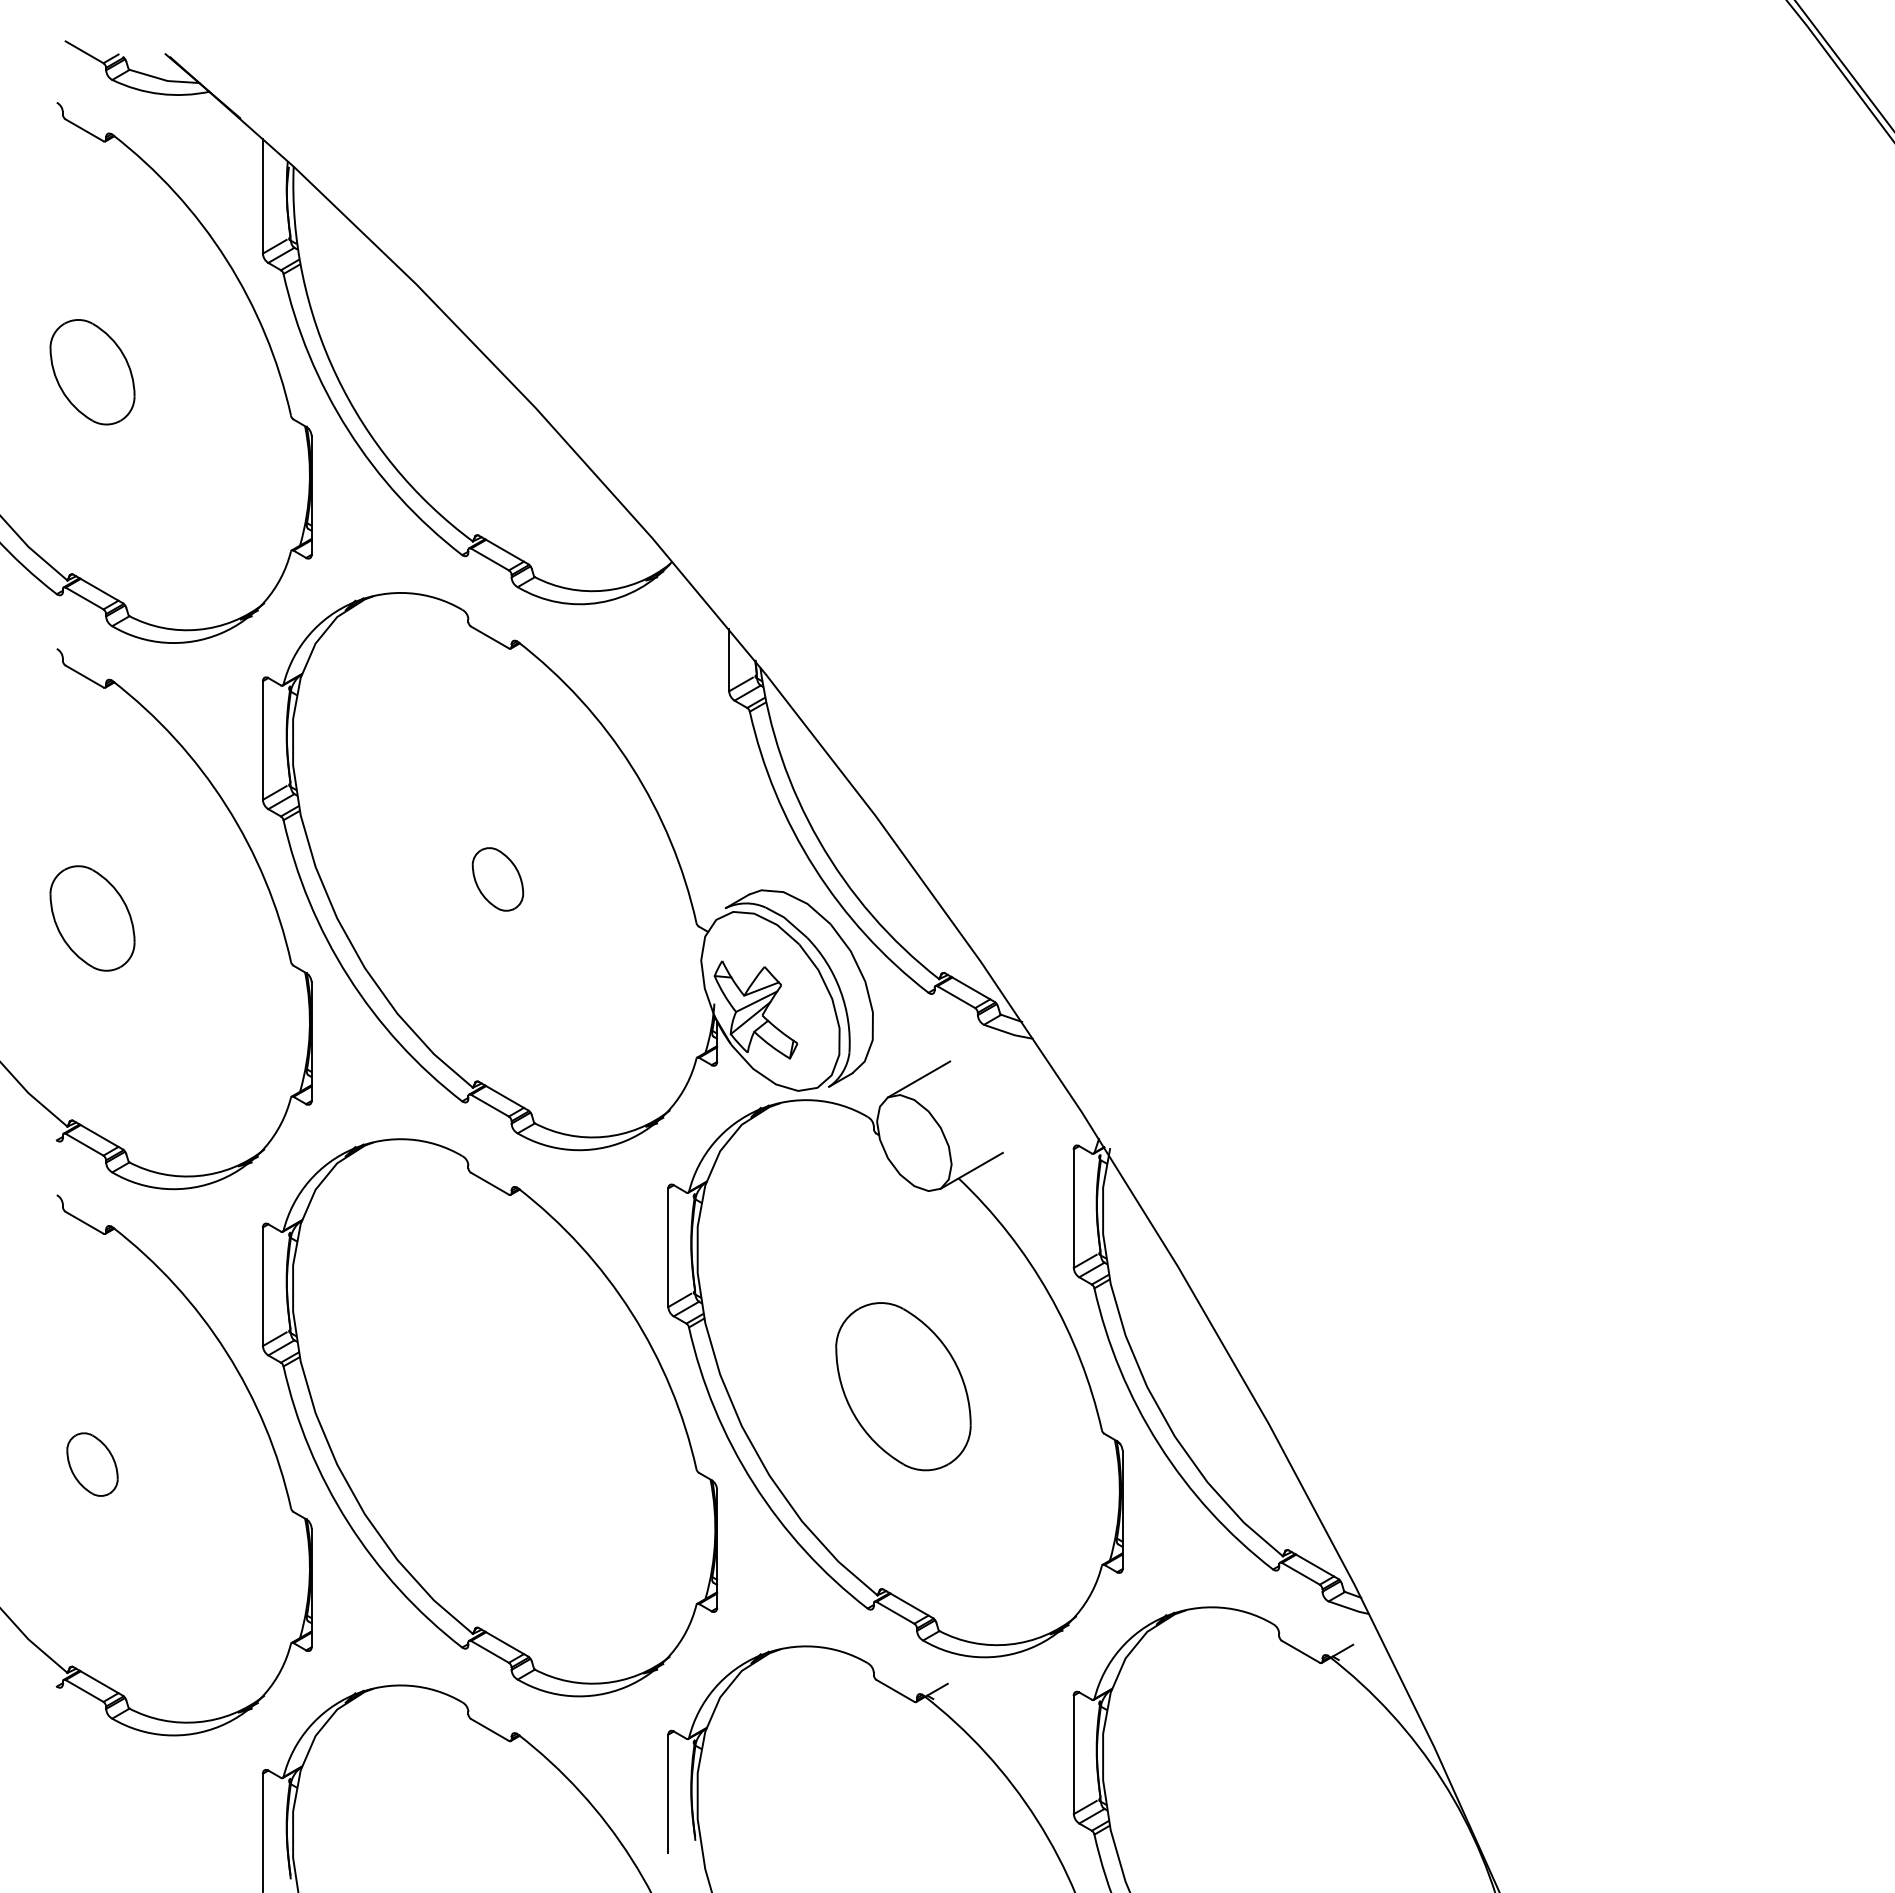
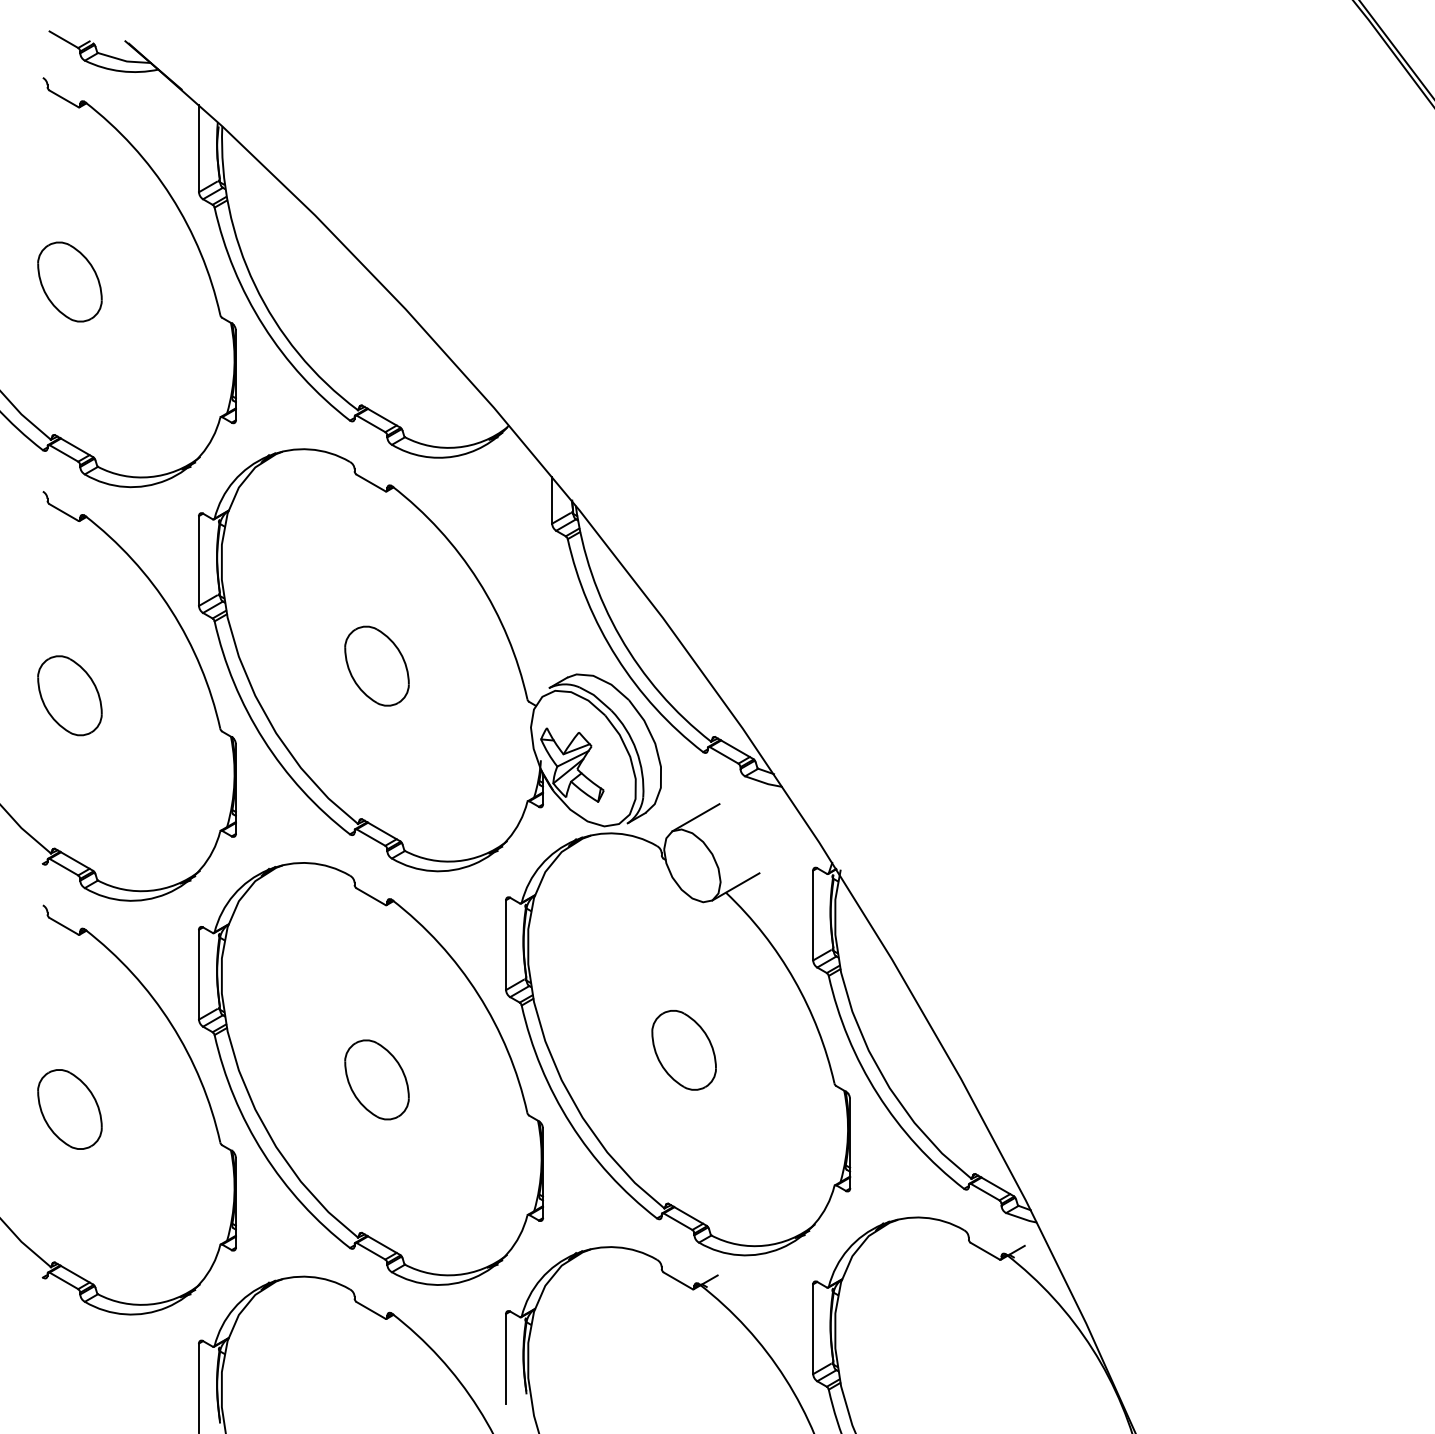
part: (497, 879) -> (376, 666), size x1.67
part: (903, 1386) -> (684, 1050), size x0.62
part: (497, 1425) -> (376, 1079), added
part: (92, 1464) -> (69, 1109), size x1.67

